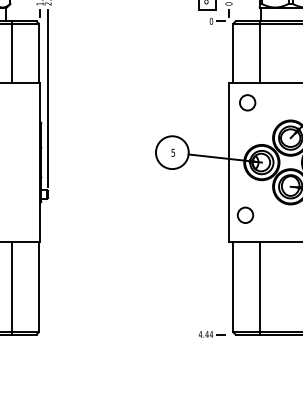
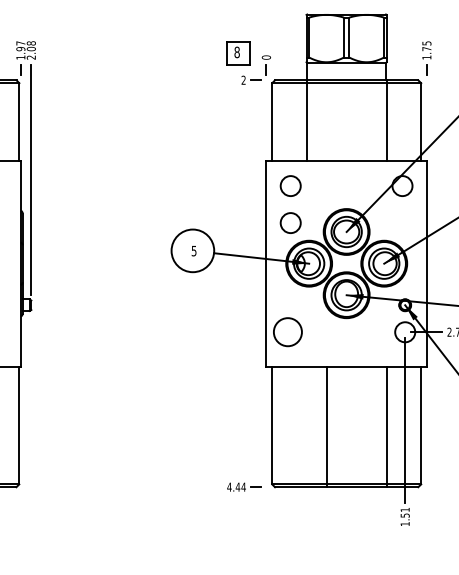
text: (211, 20) -> (243, 79), 0 -> 2
circle: (247, 130) -> (290, 222), added
circle: (245, 215) -> (287, 332), size x1.4
line: (259, 287) -> (326, 426), moved

